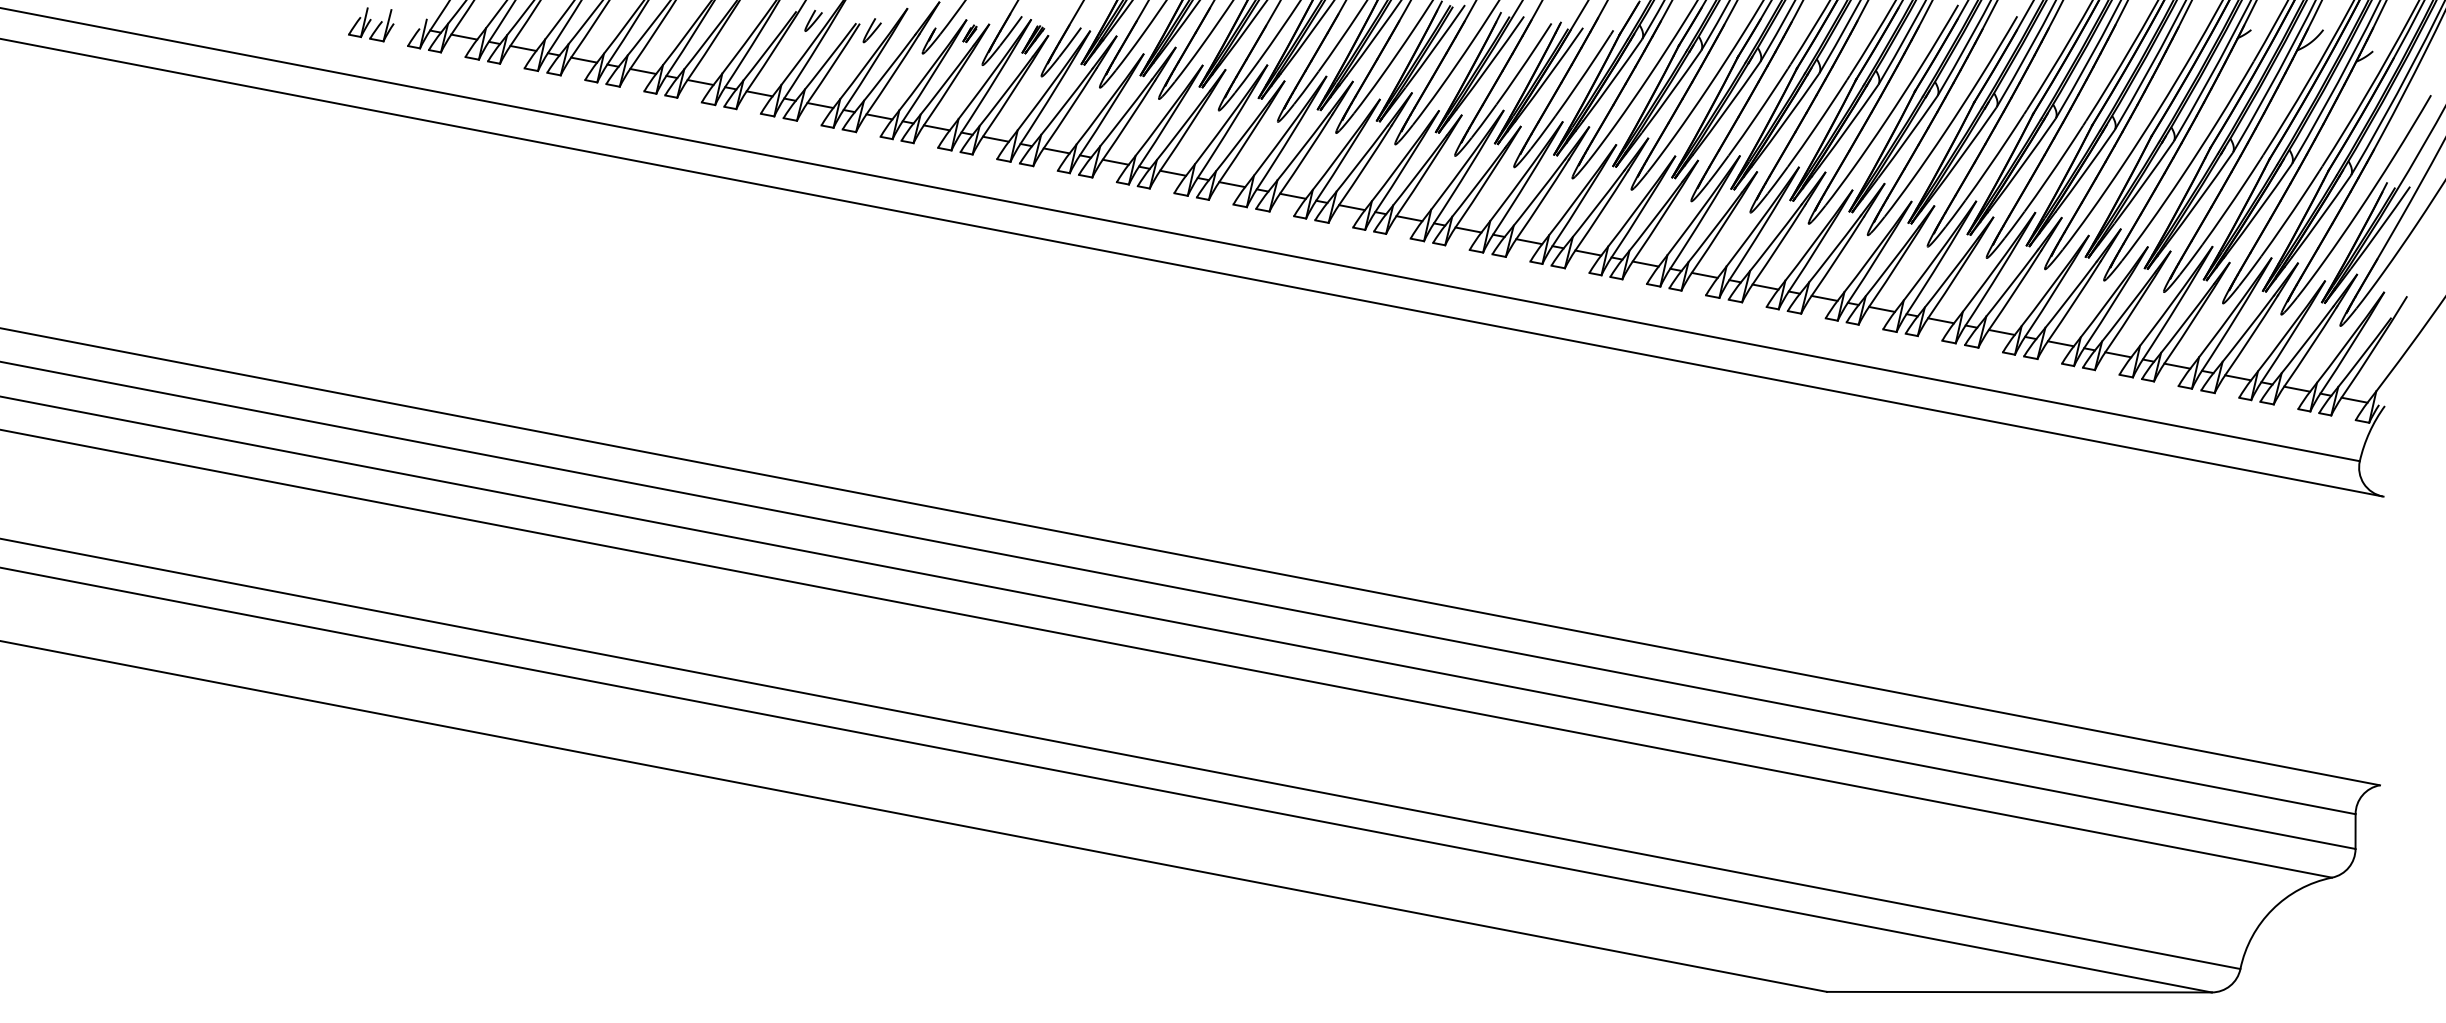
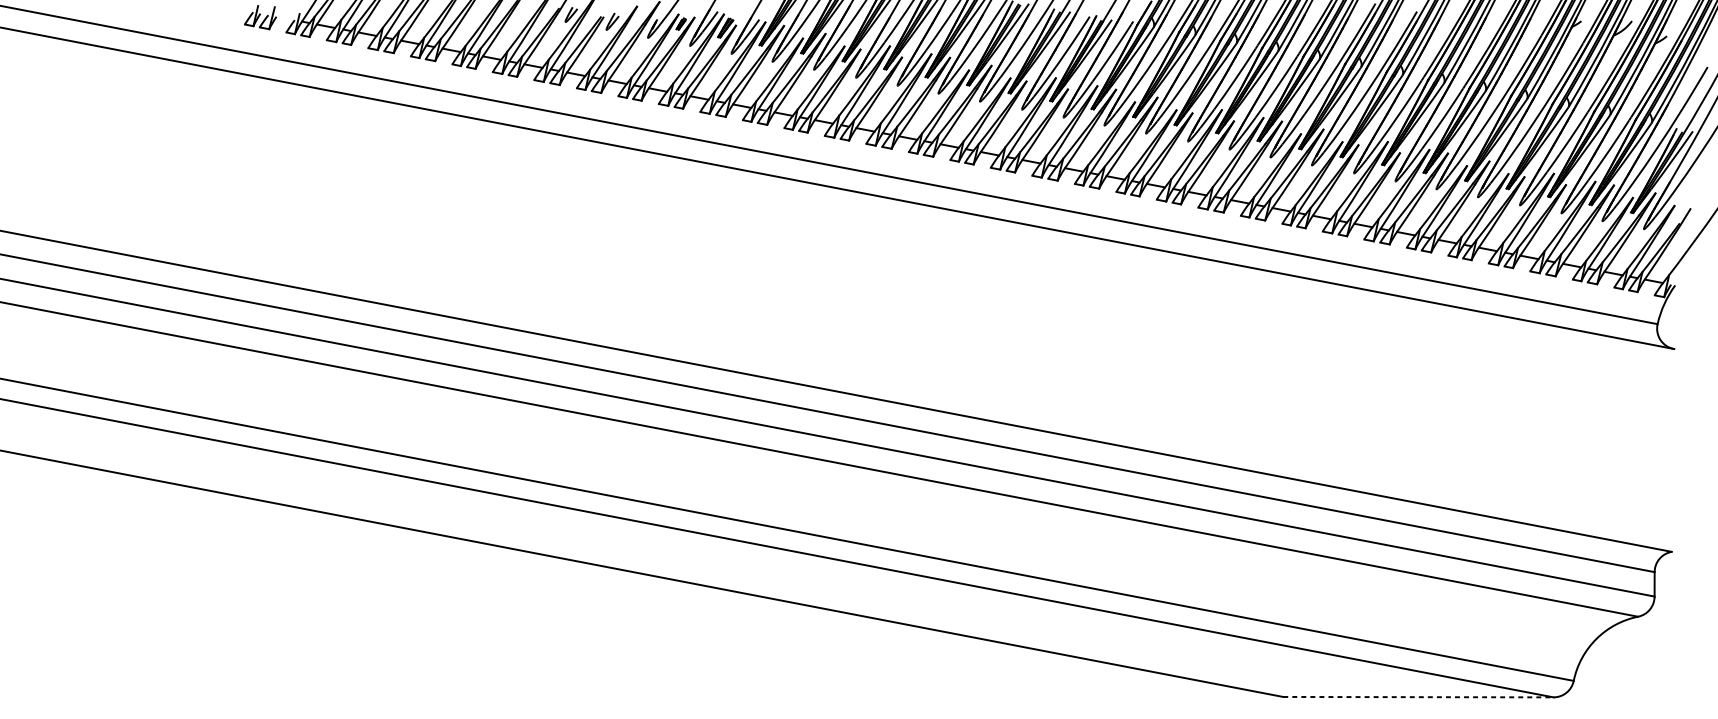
line: (2019, 992) -> (1418, 697), solid -> dashed

